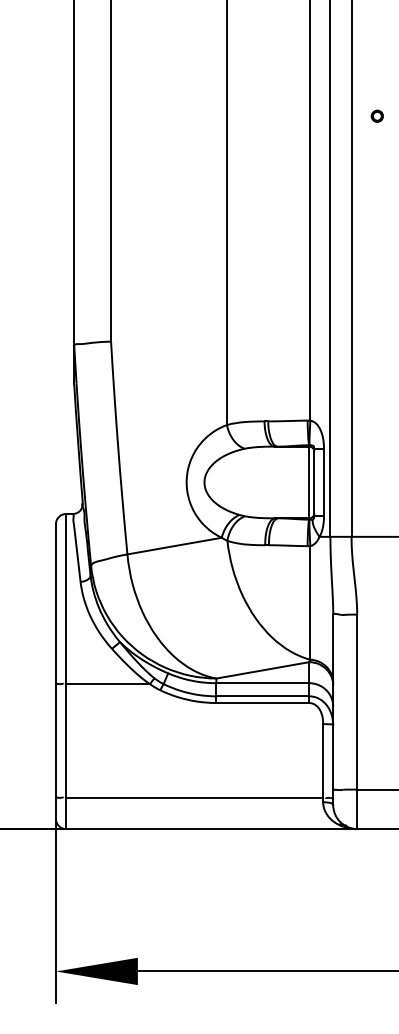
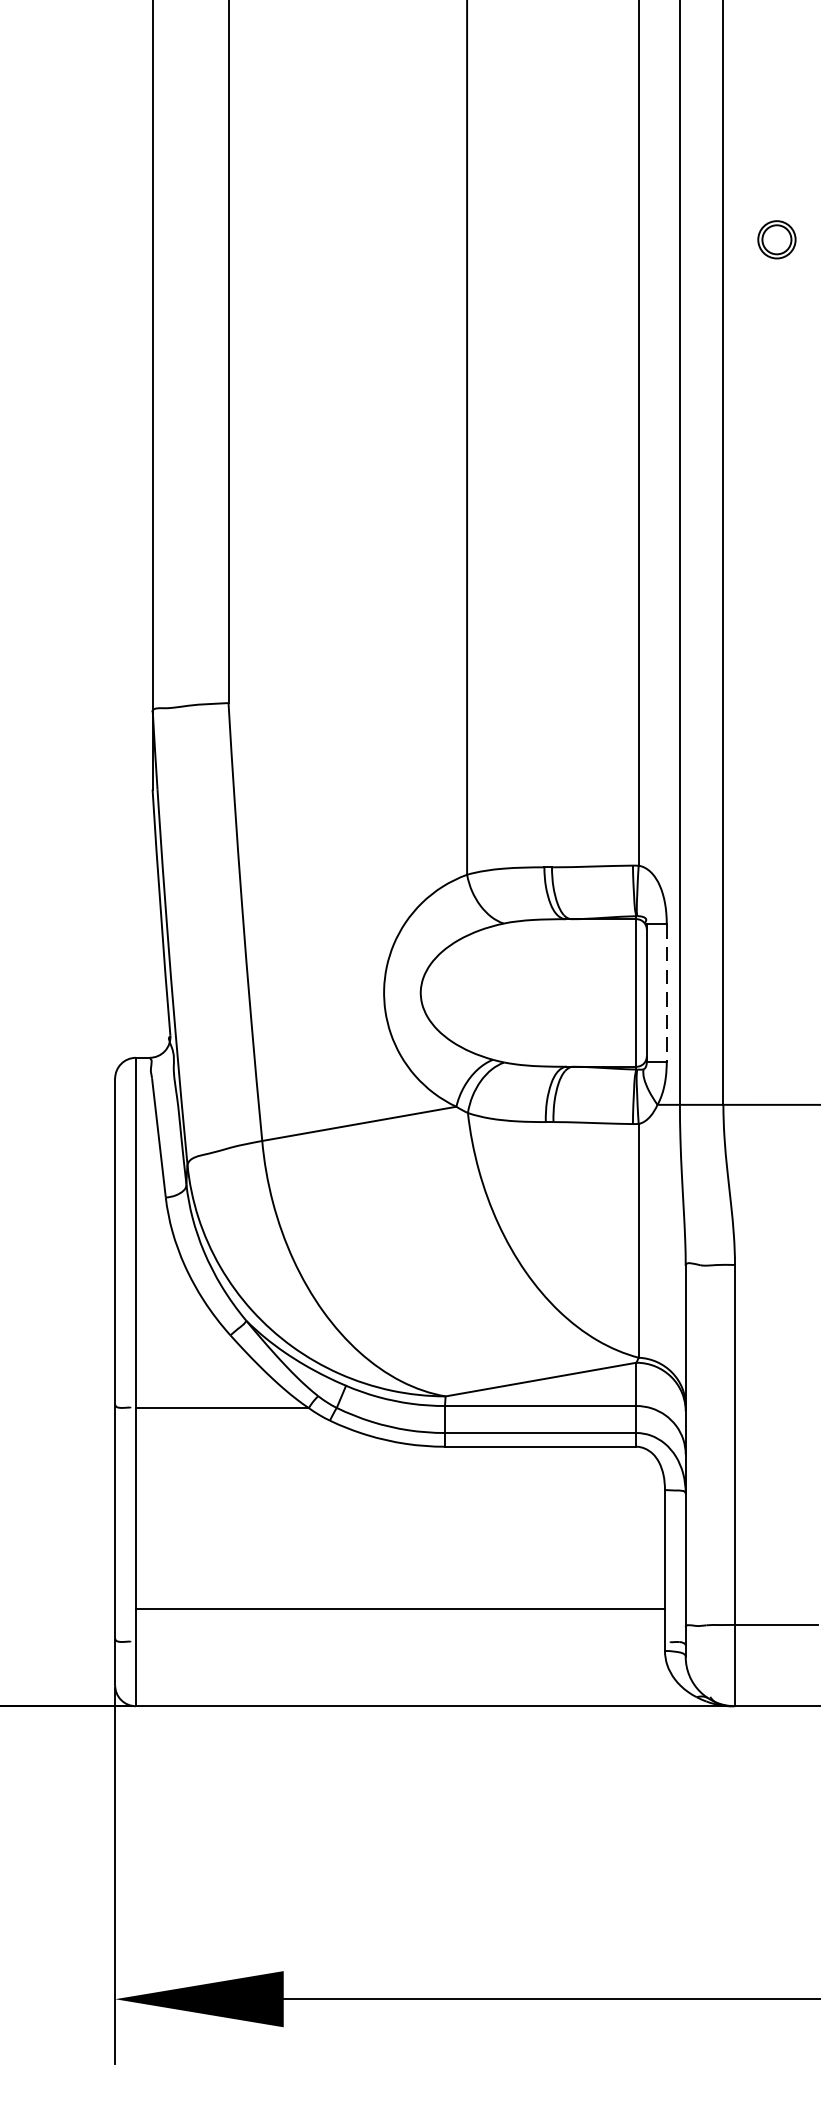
part: (376, 115) -> (774, 237), size x1.6
line: (324, 482) -> (667, 993), solid -> dashed
line: (194, 797) -> (400, 1608), moved

